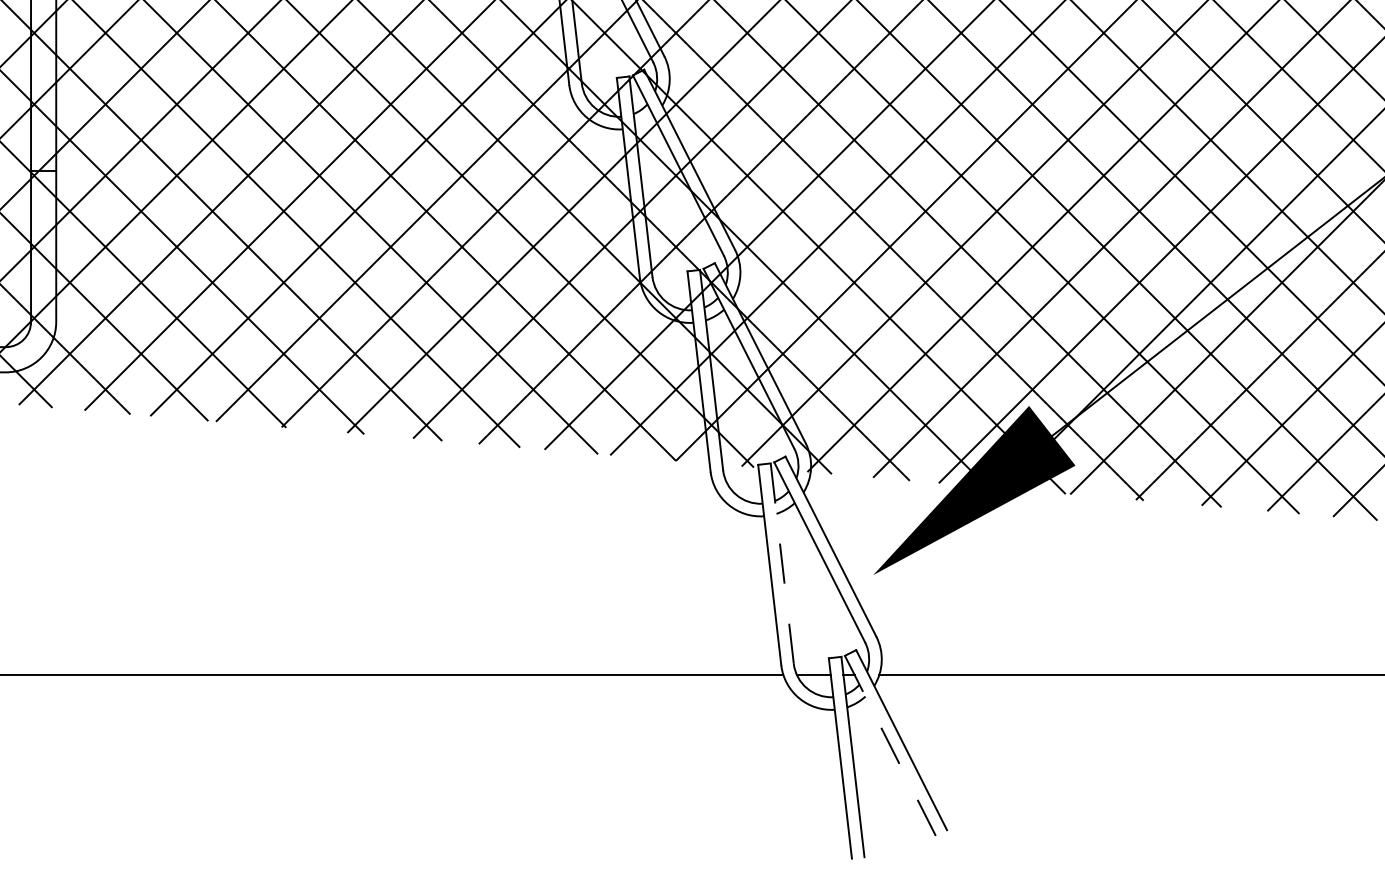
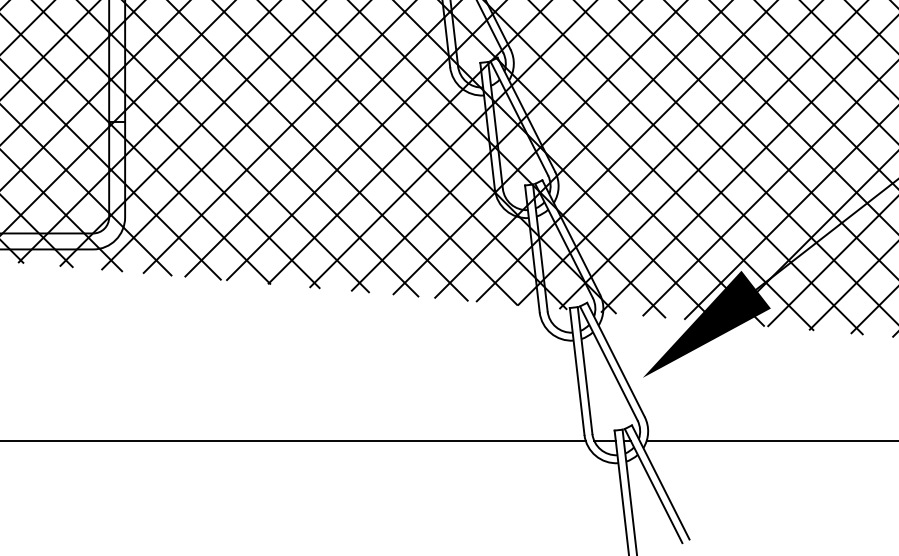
line: (782, 563) -> (585, 370), dashed -> solid
line: (890, 746) -> (653, 486), dashed -> solid

